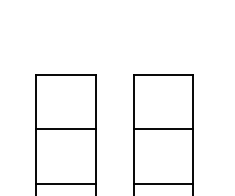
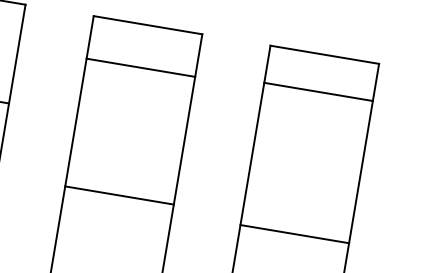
line: (65, 129) -> (140, 67), moved
line: (163, 129) -> (318, 92), moved
line: (65, 183) -> (118, 194), moved
line: (163, 183) -> (294, 233), moved

